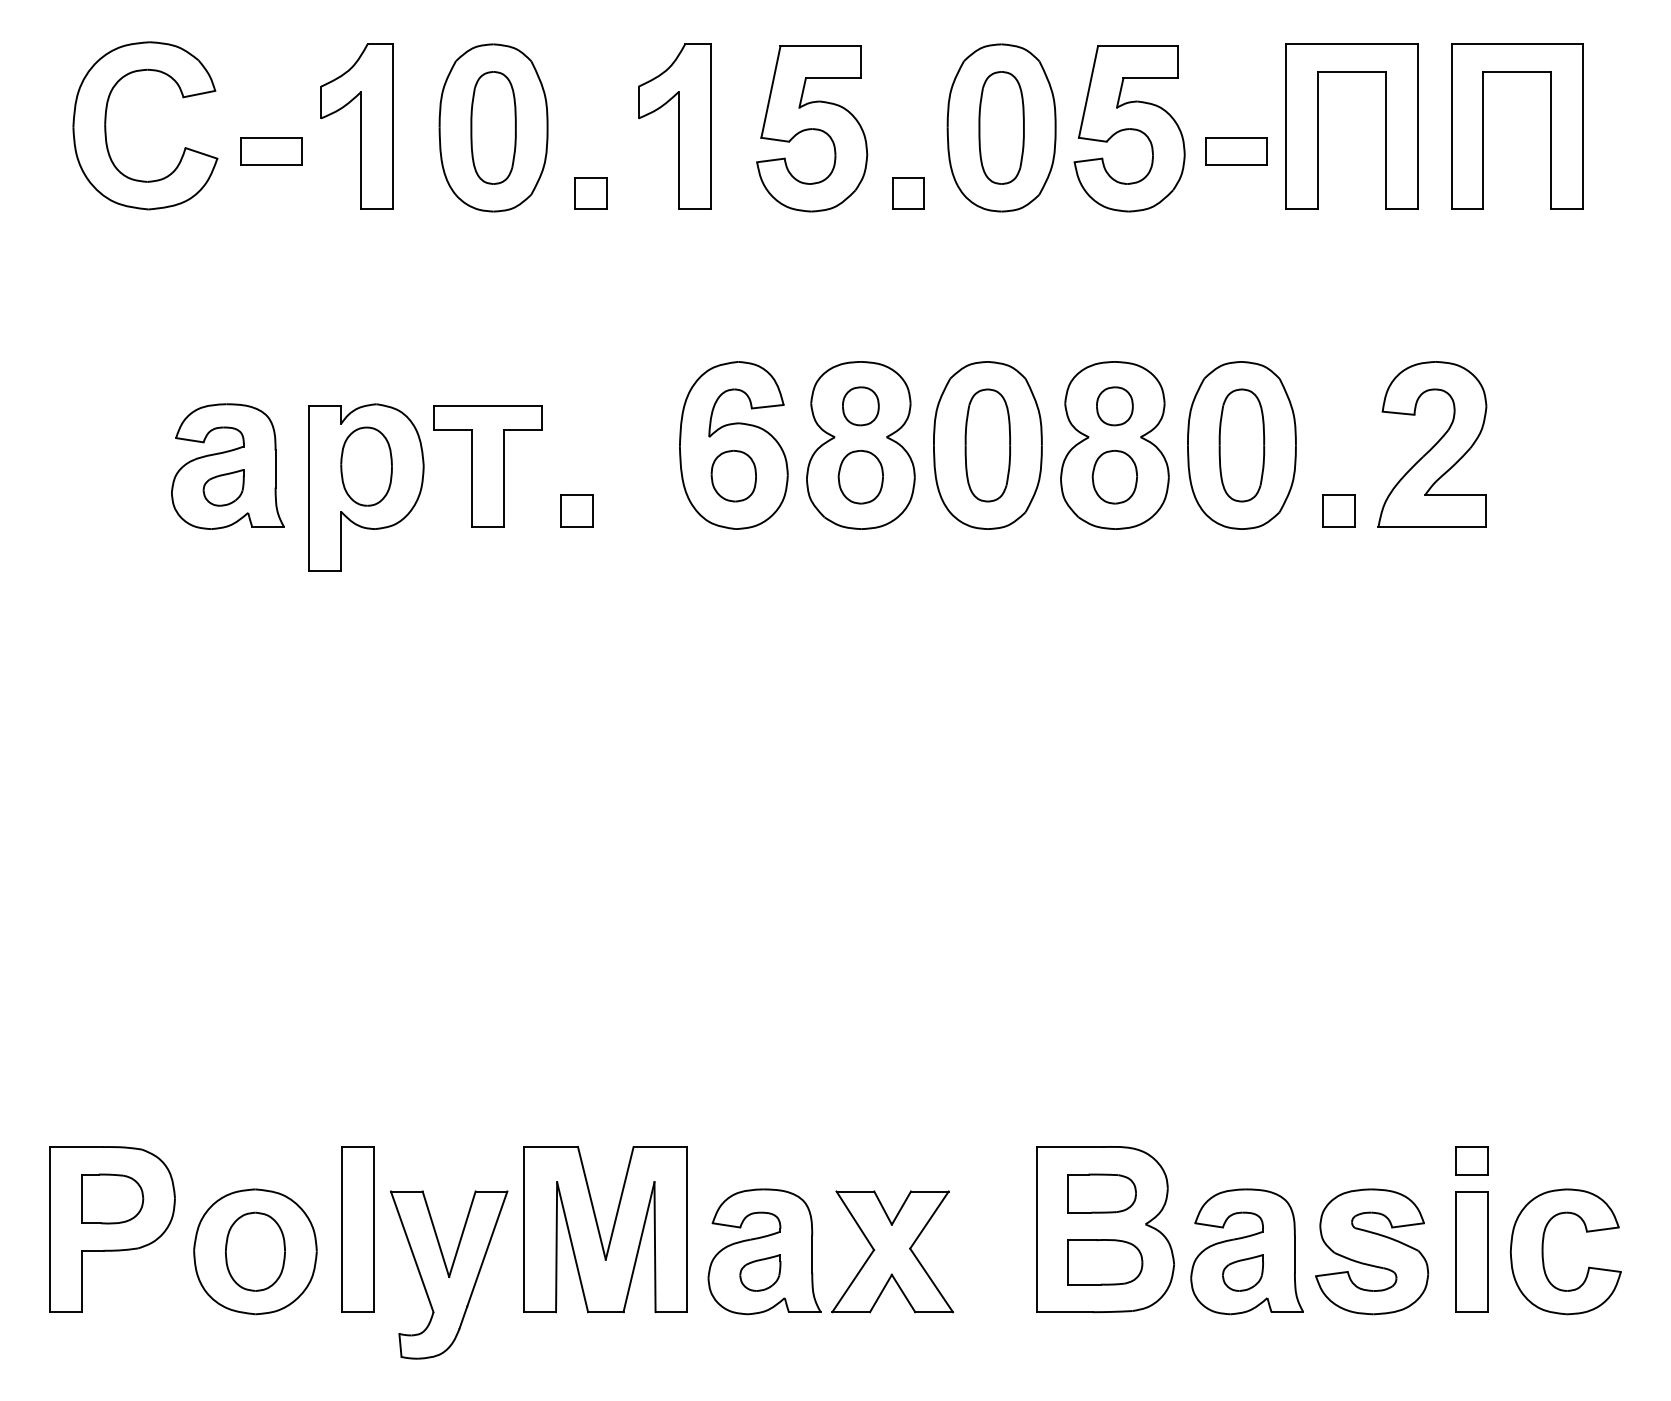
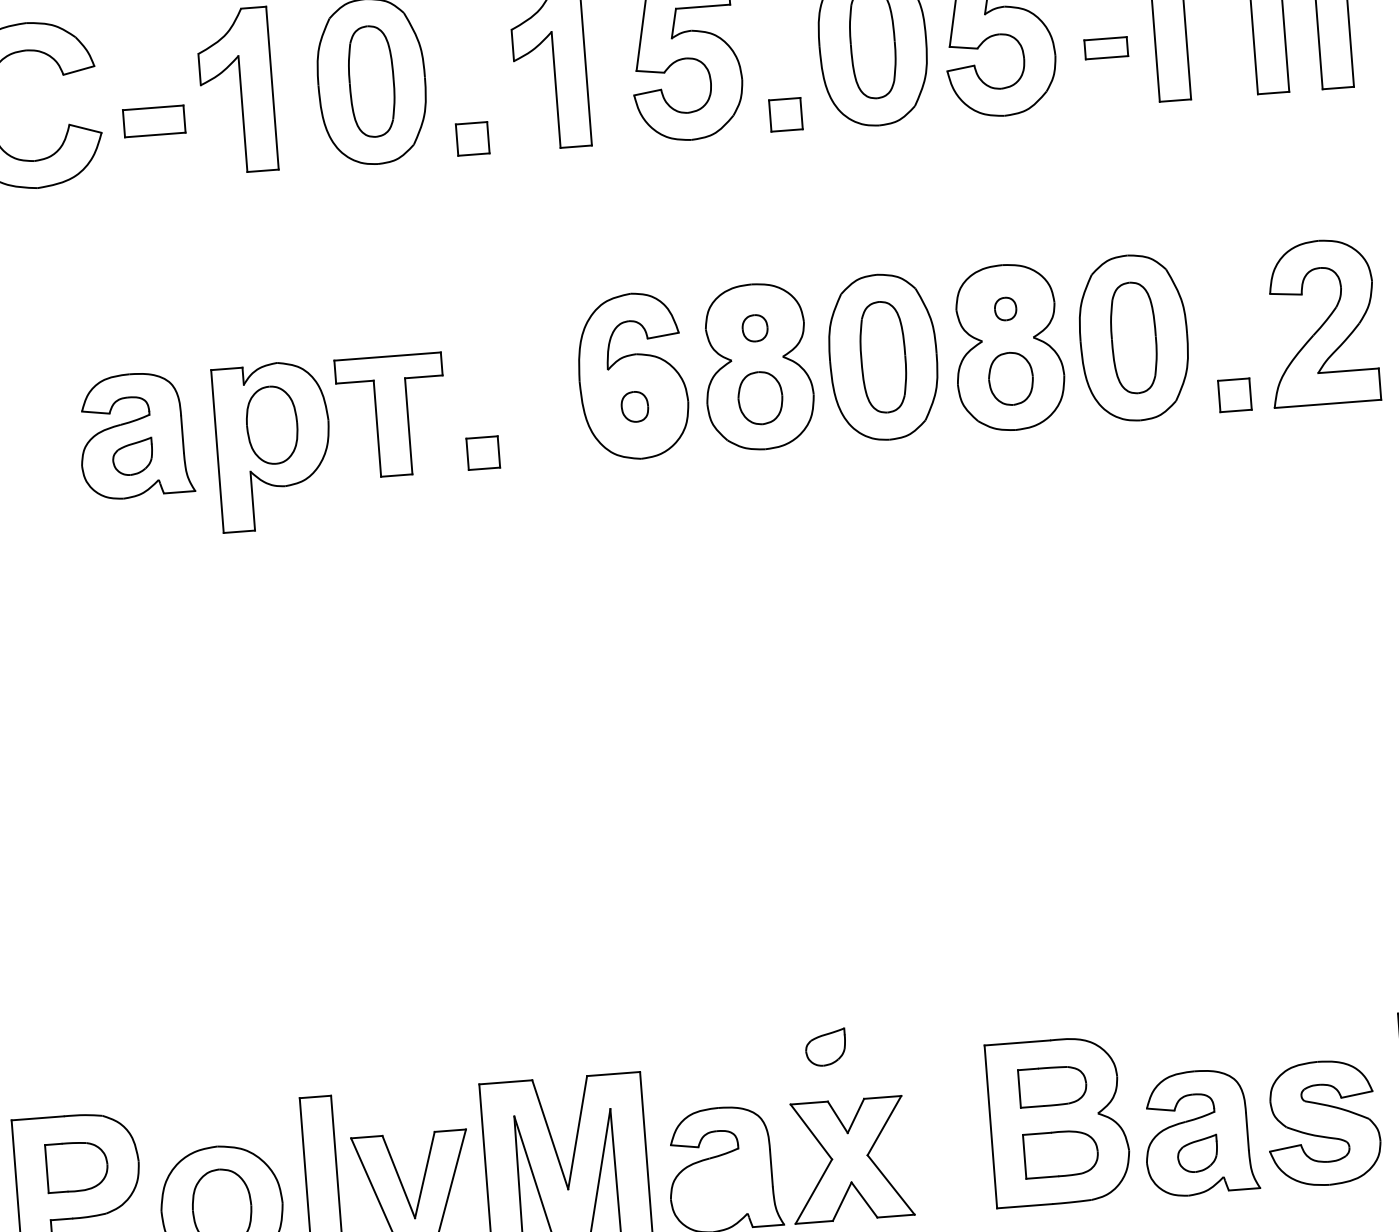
part: (1236, 151) -> (1106, 48), size x0.7
part: (860, 406) -> (754, 328), size x0.7
part: (1114, 406) -> (1005, 309), size x0.6
part: (733, 476) -> (634, 407), size x0.6
part: (760, 1272) -> (825, 1047), moved

